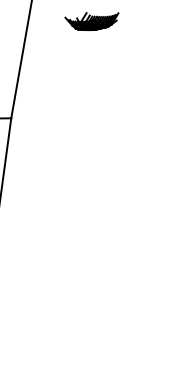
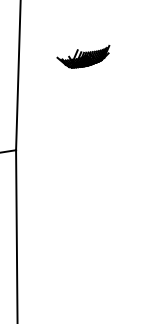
part: (91, 21) -> (83, 57), moved

